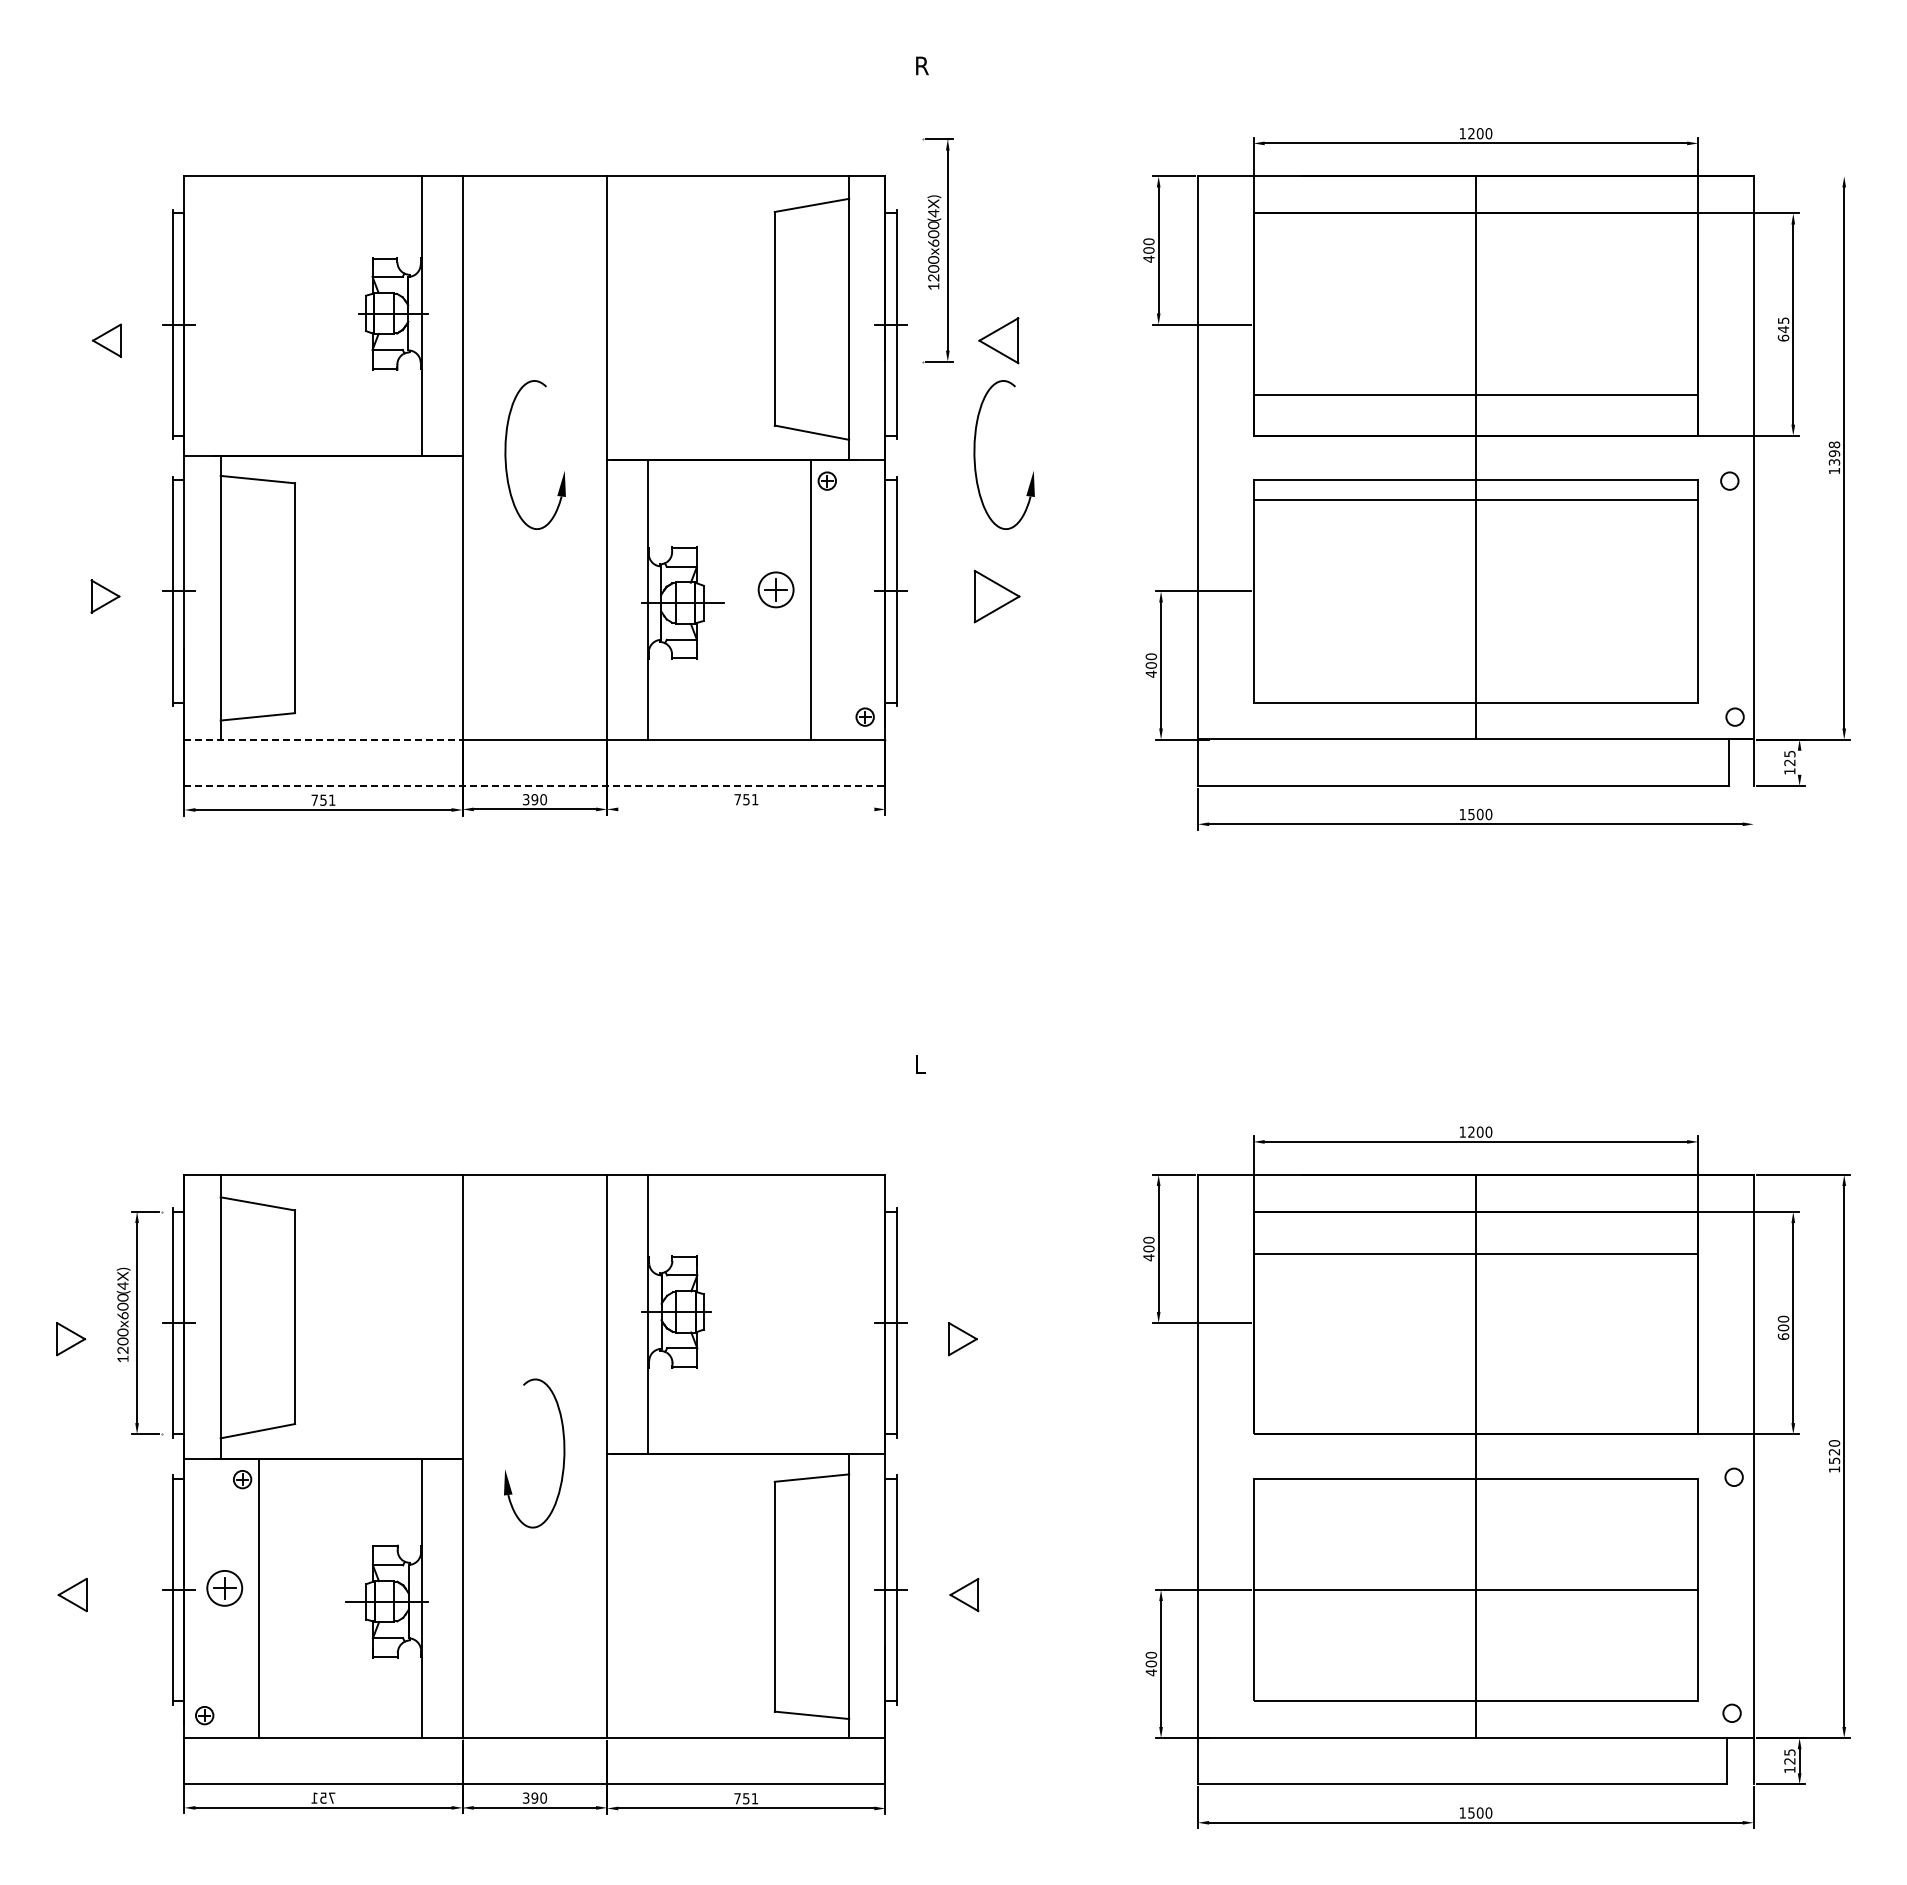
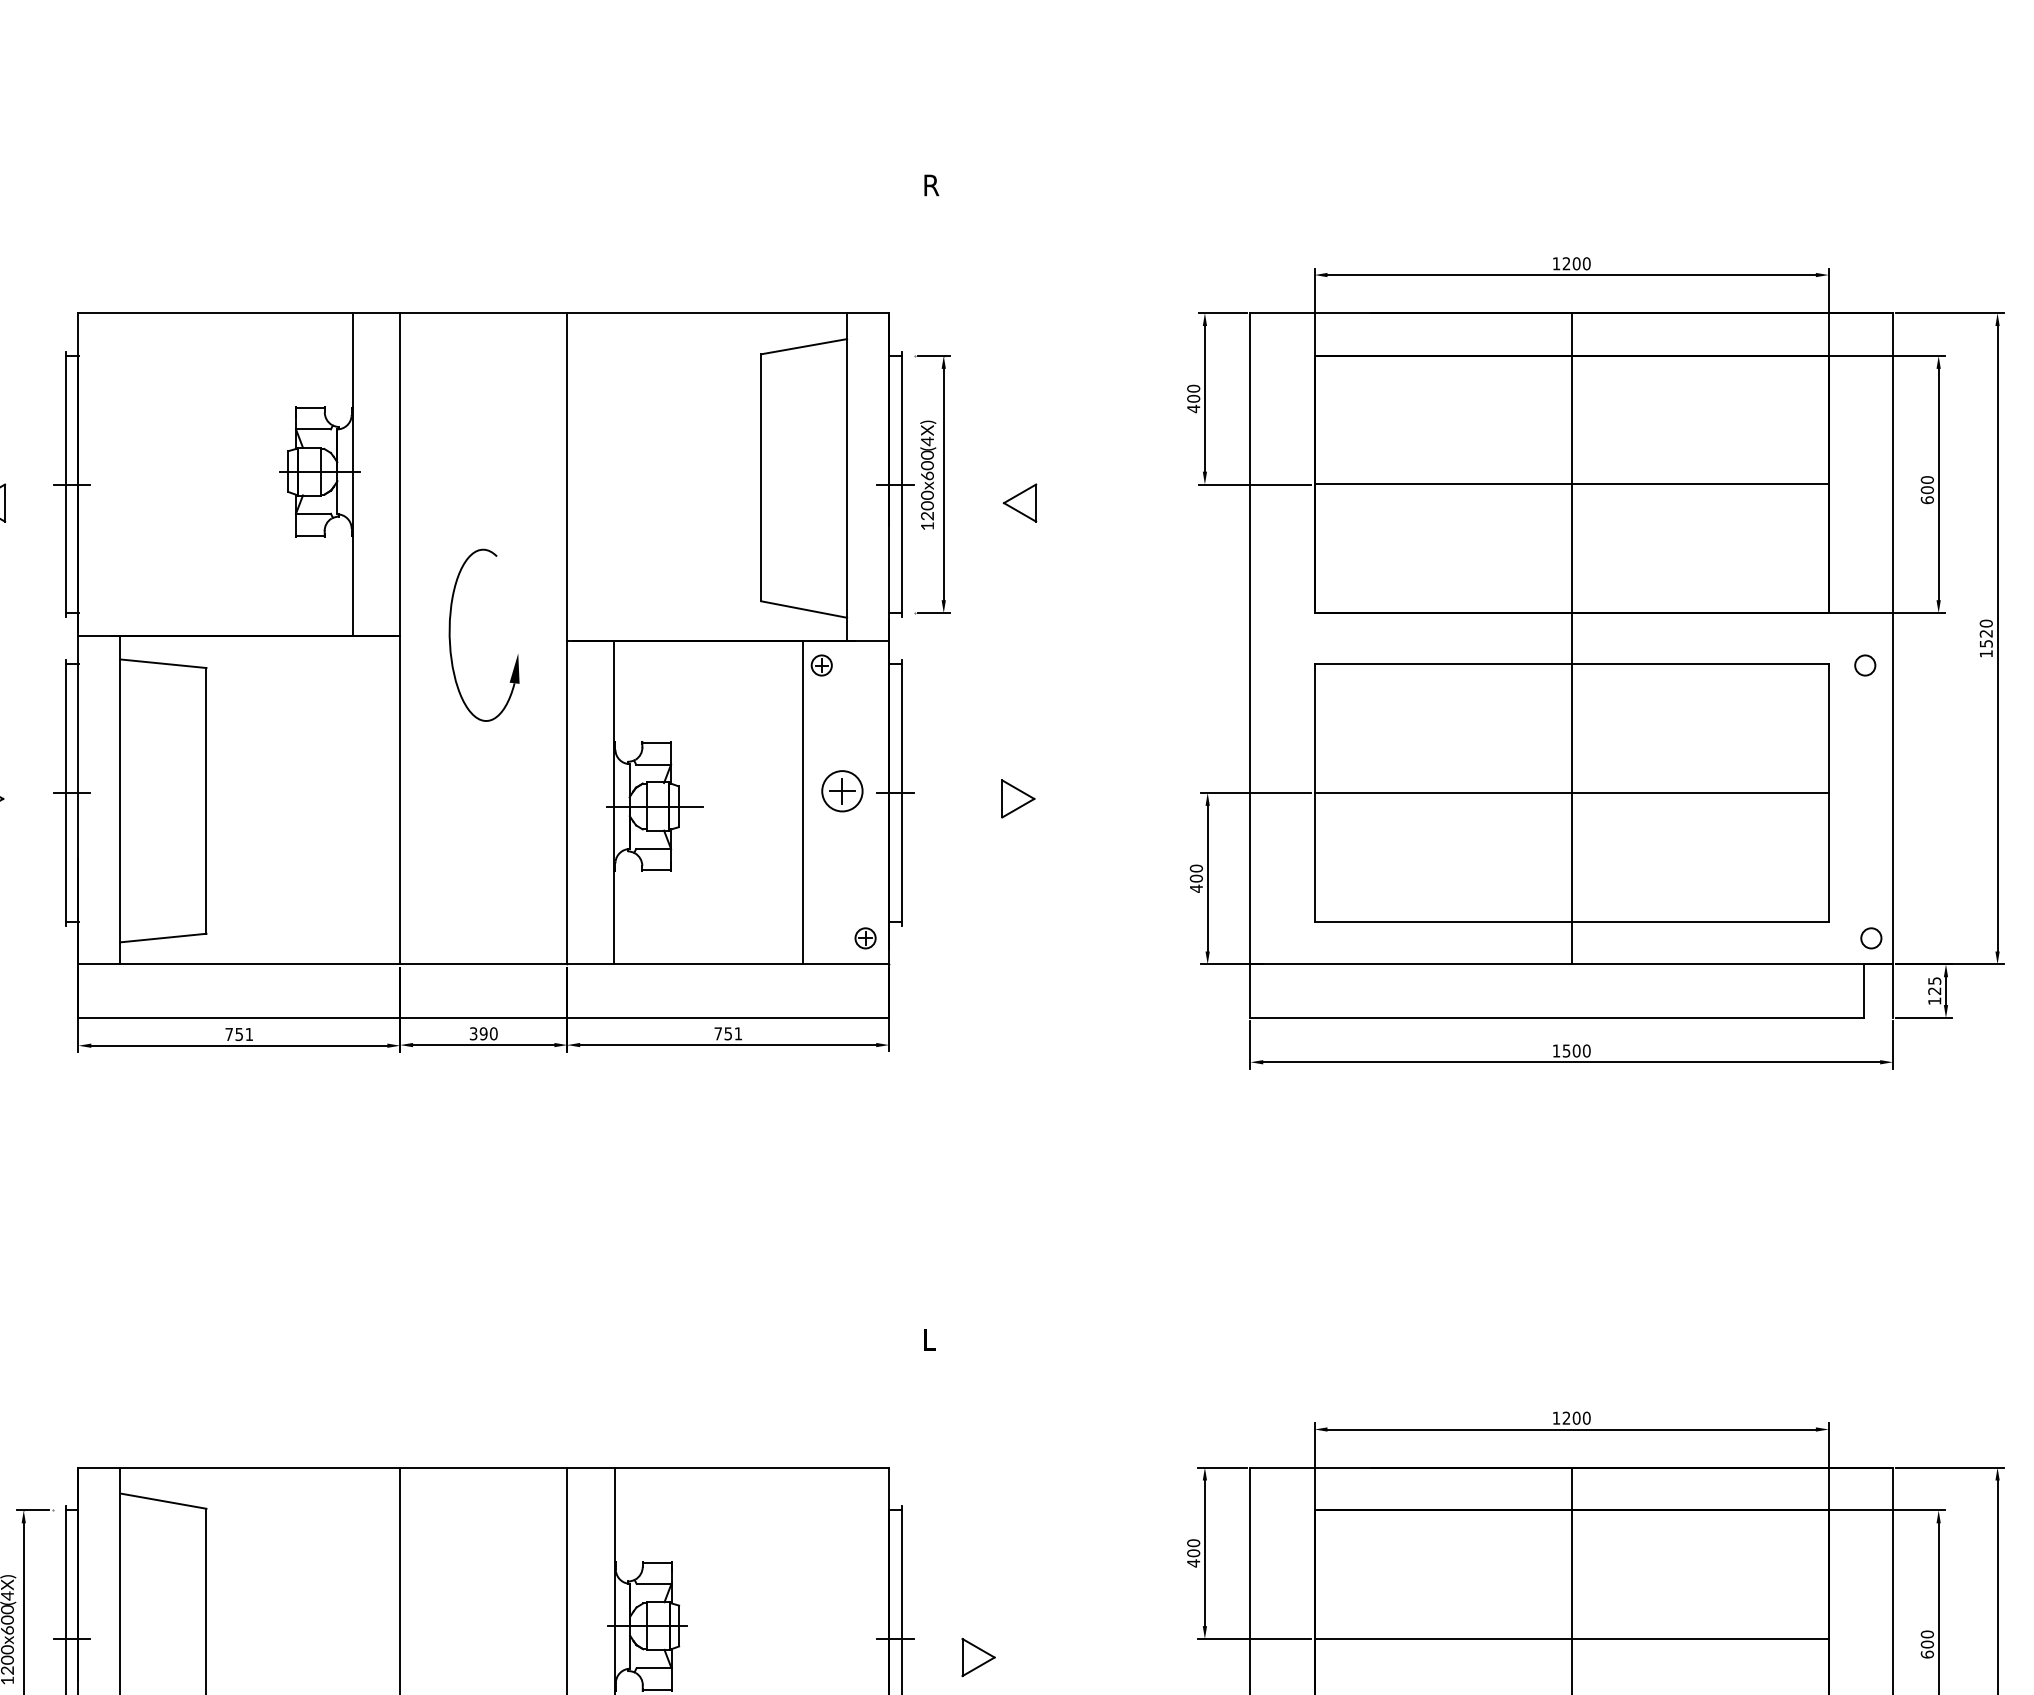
line: (1802, 176) -> (1949, 313), added
part: (937, 250) -> (931, 484), moved
text: (1783, 325) -> (1927, 485), 645 -> 600
part: (998, 340) -> (1019, 502), size x0.71
line: (1475, 395) -> (1571, 484), moved
text: (1834, 453) -> (1986, 633), 1398 -> 1520
part: (975, 454) -> (993, 634), removed
line: (1475, 500) -> (1571, 793), moved
part: (775, 589) -> (841, 790), moved
part: (997, 596) -> (1018, 798), size x0.62
line: (324, 739) -> (240, 964), dashed -> solid
line: (1799, 762) -> (1945, 990), added
line: (534, 785) -> (483, 1017), dashed -> solid
line: (1753, 808) -> (1892, 1044), added
line: (746, 809) -> (728, 1045), added
line: (1475, 1254) -> (1571, 1639), moved

